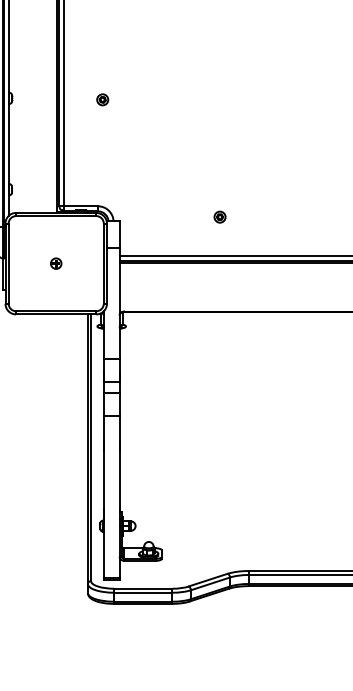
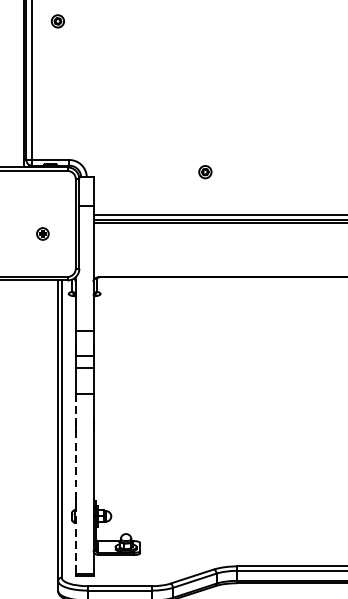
part: (102, 99) -> (57, 20), moved
part: (56, 263) -> (43, 233), moved
line: (103, 496) -> (75, 483), solid -> dashed

